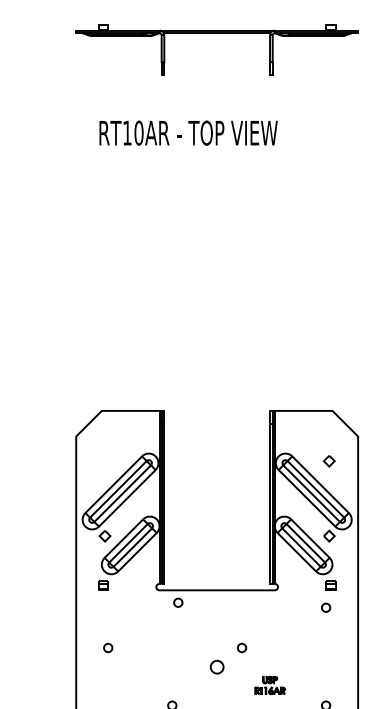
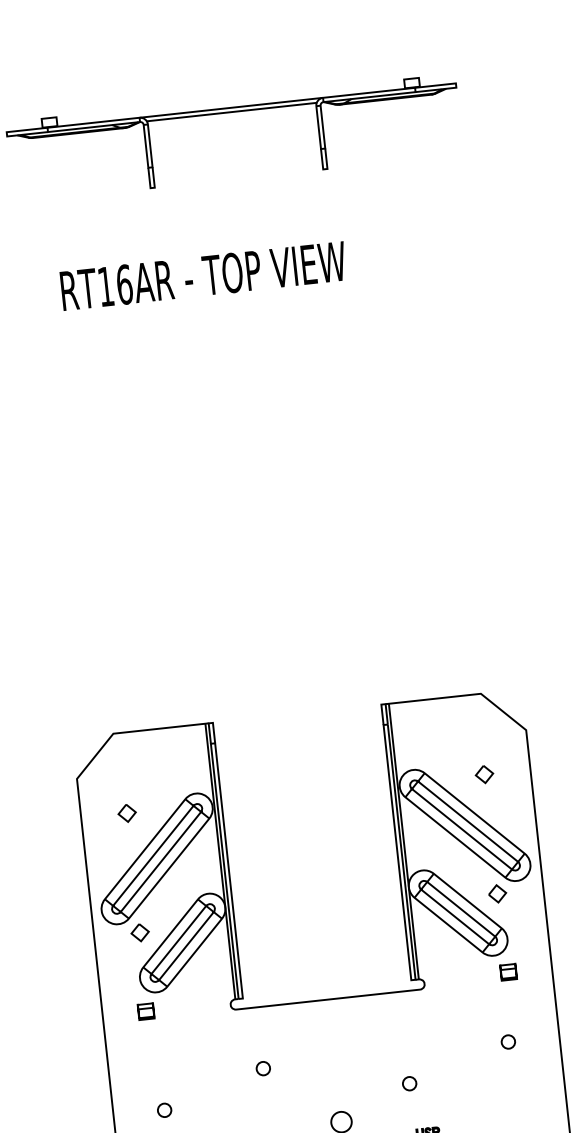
text: (138, 132) -> (123, 283), RT10AR -> RT16AR
part: (104, 461) -> (126, 813), added
circle: (178, 602) -> (263, 1068), moved
circle: (326, 607) -> (509, 1041), moved
circle: (242, 647) -> (410, 1082), moved

